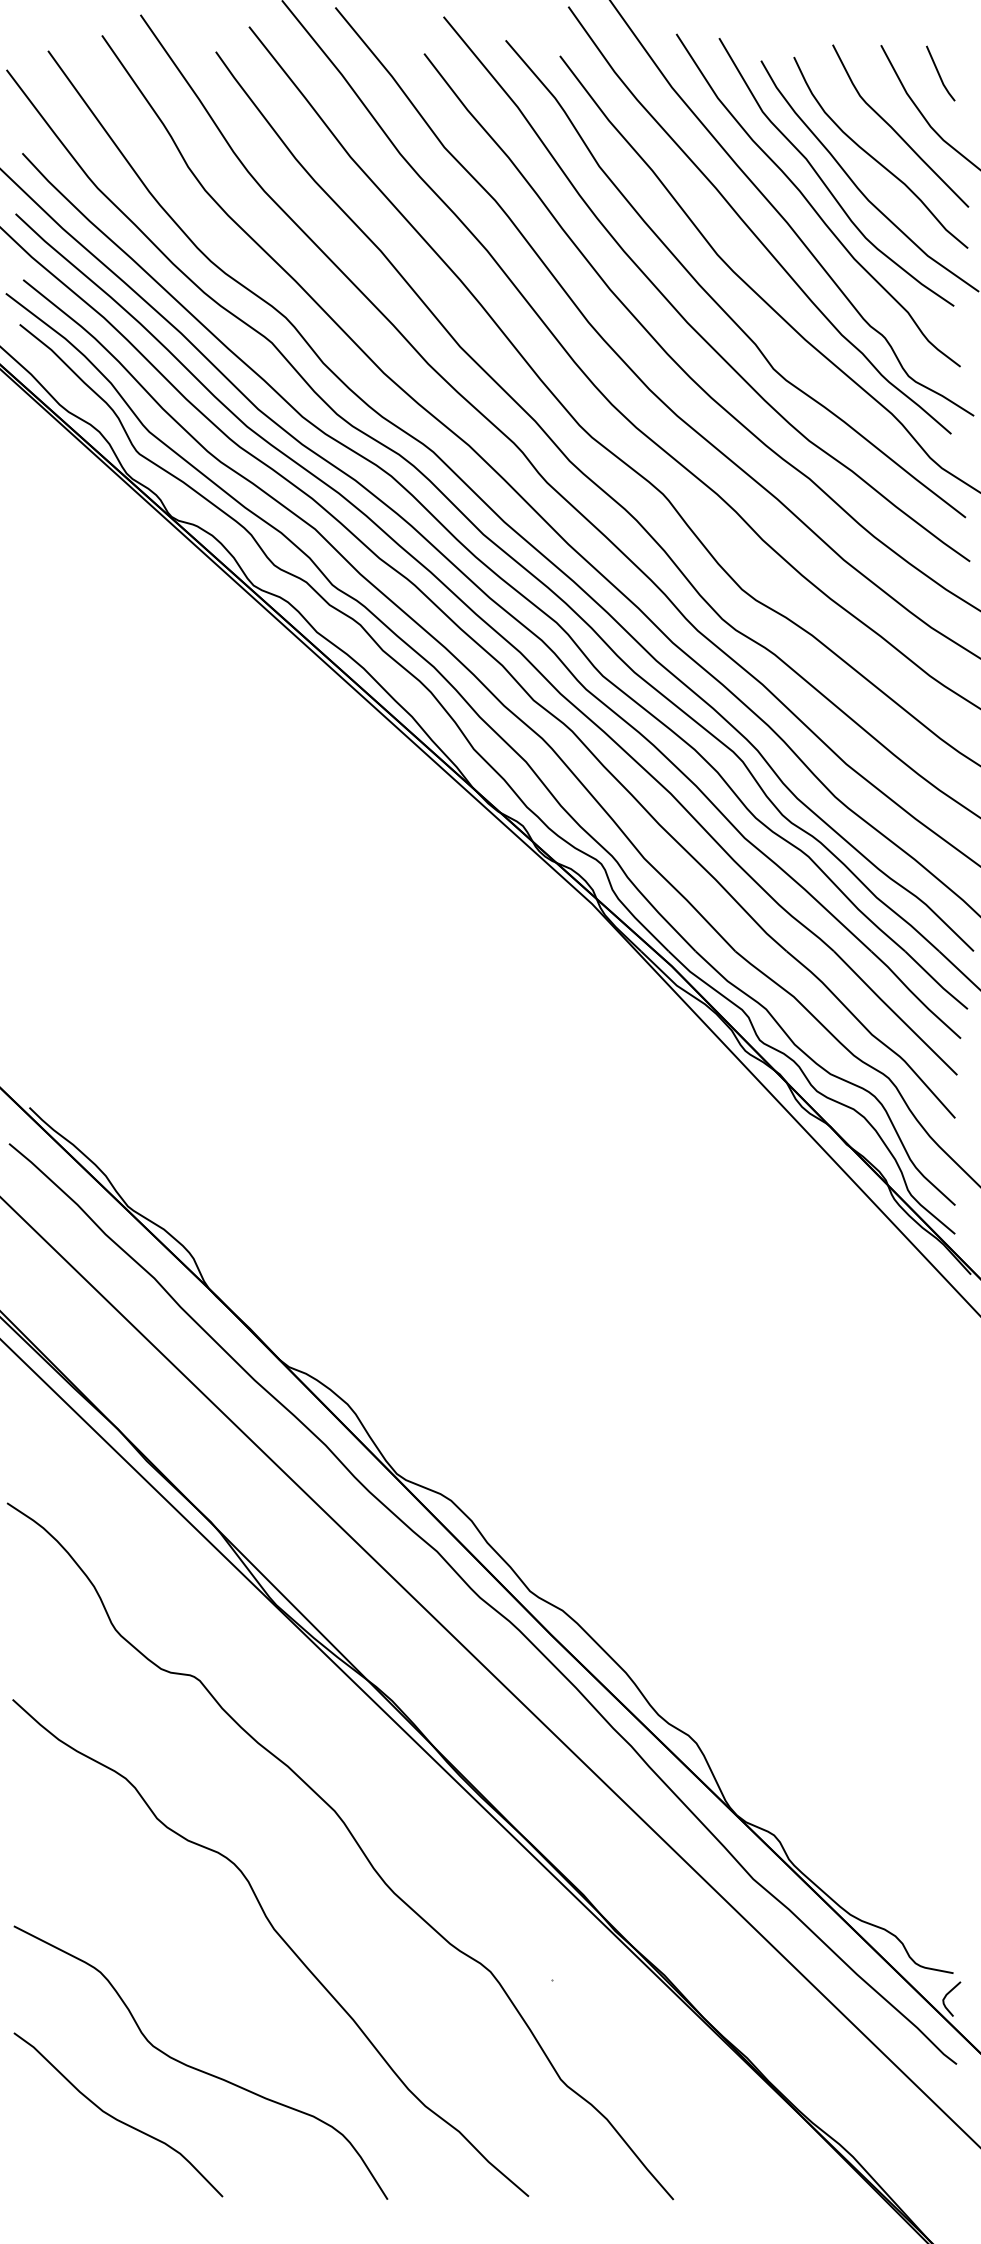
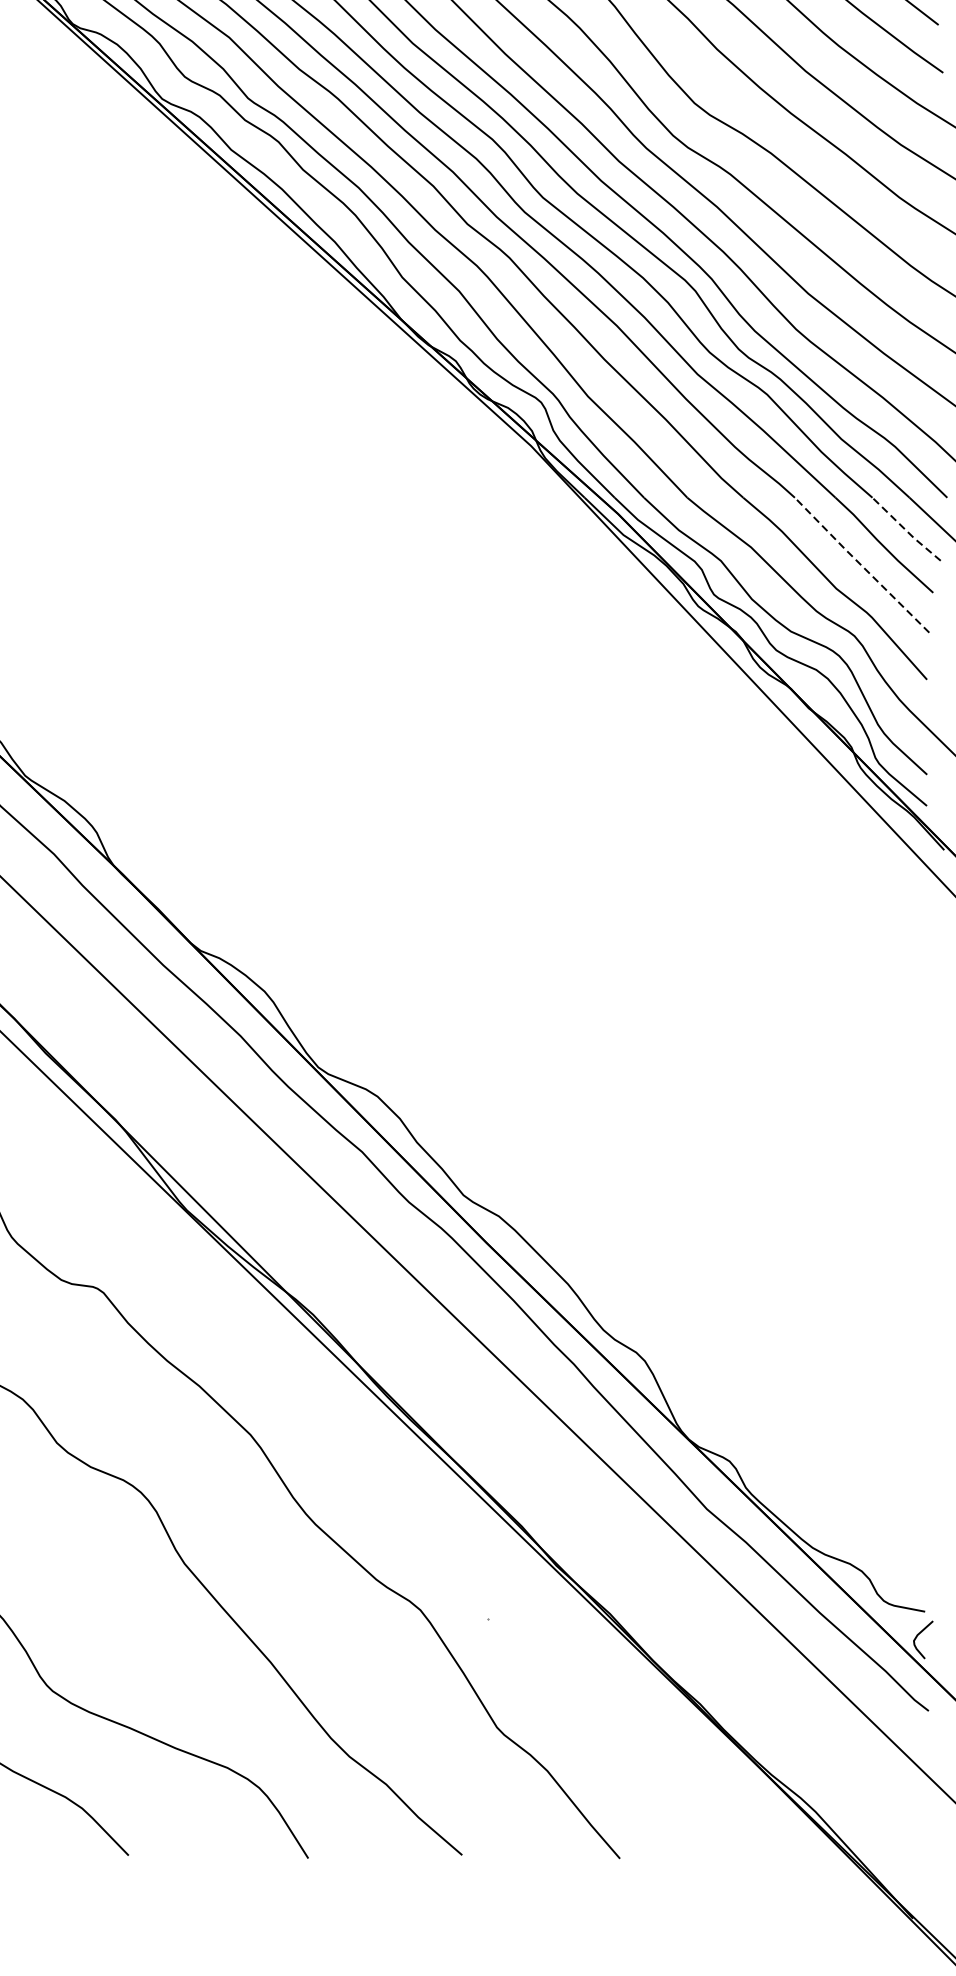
line: (935, 980) -> (905, 529), solid -> dashed
line: (894, 1012) -> (860, 564), solid -> dashed

